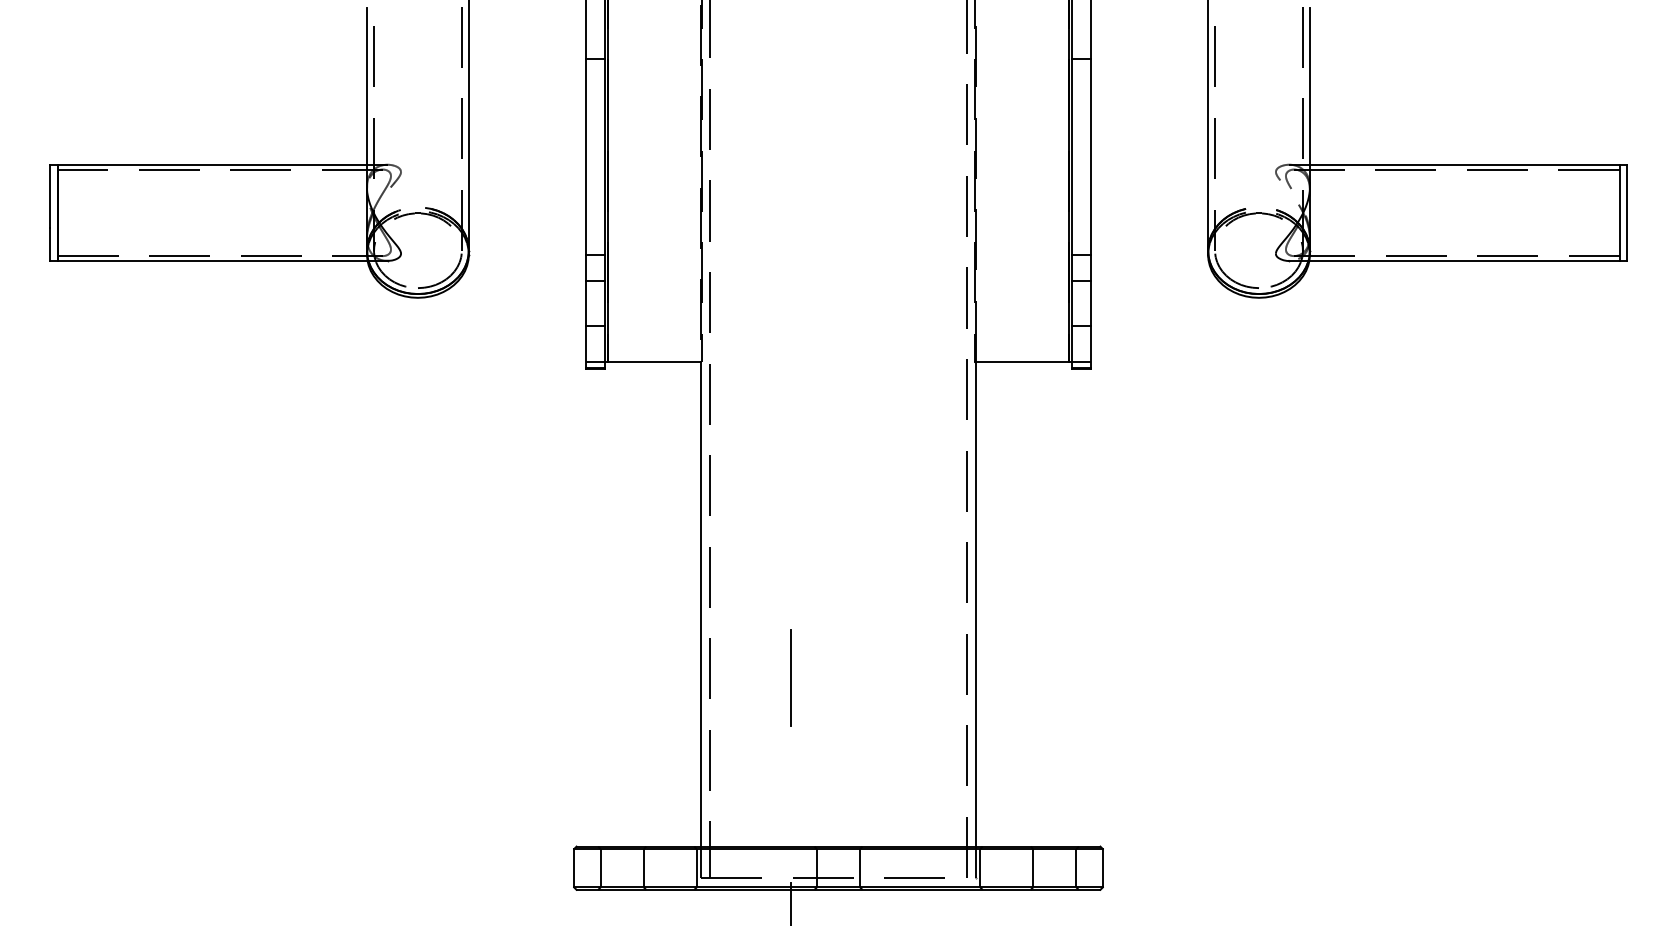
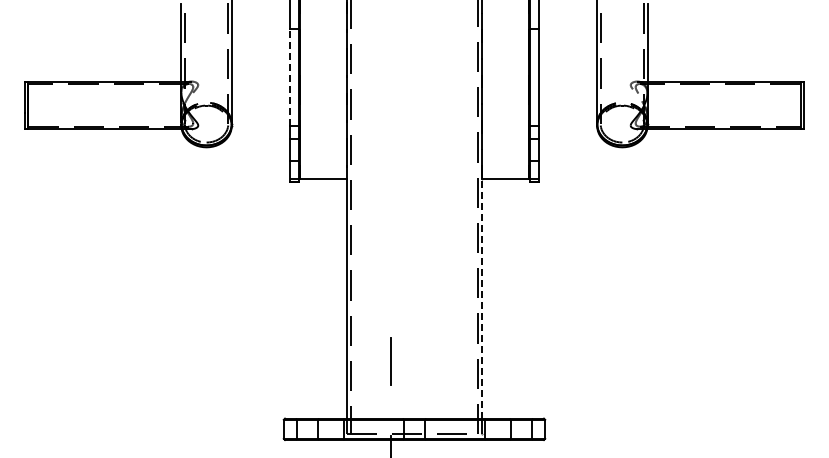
line: (585, 156) -> (289, 77), solid -> dashed
line: (976, 603) -> (482, 298), solid -> dashed
line: (789, 678) -> (390, 361), moved

